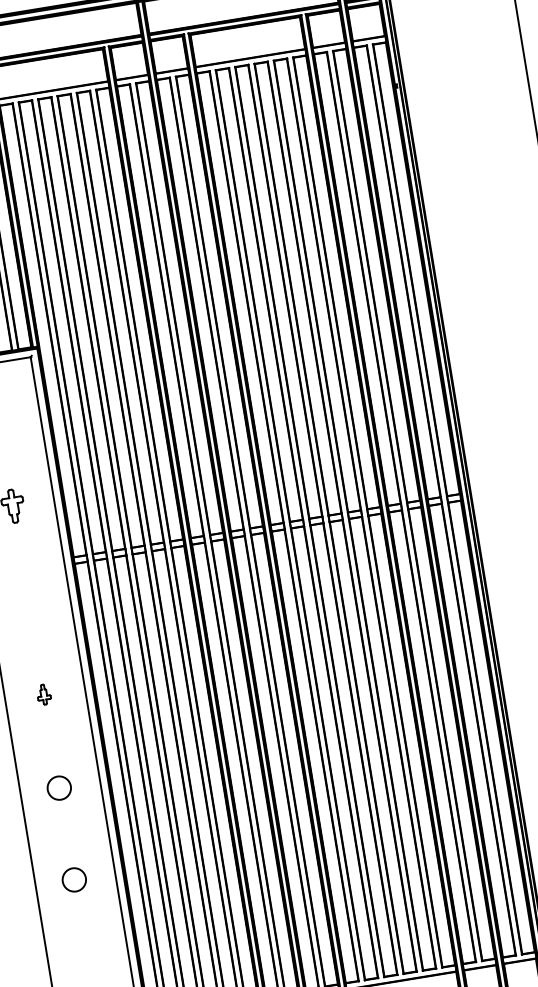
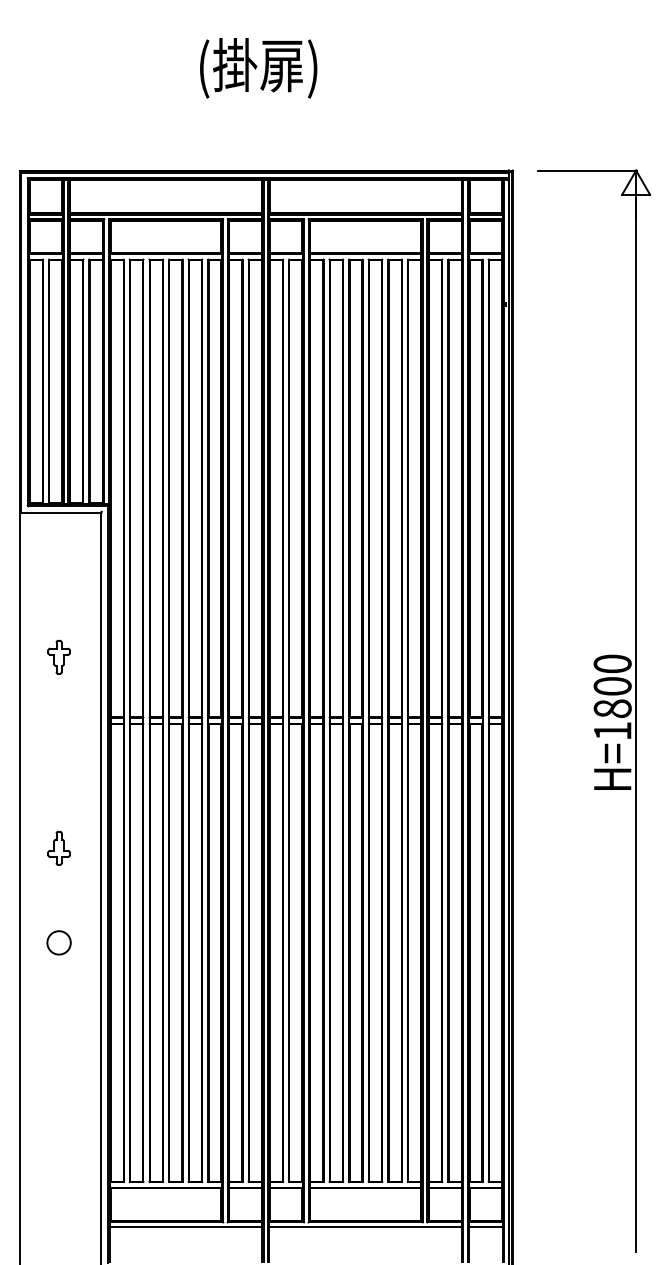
part: (43, 694) -> (58, 847), size x1.67
circle: (73, 879) -> (58, 1035), removed

